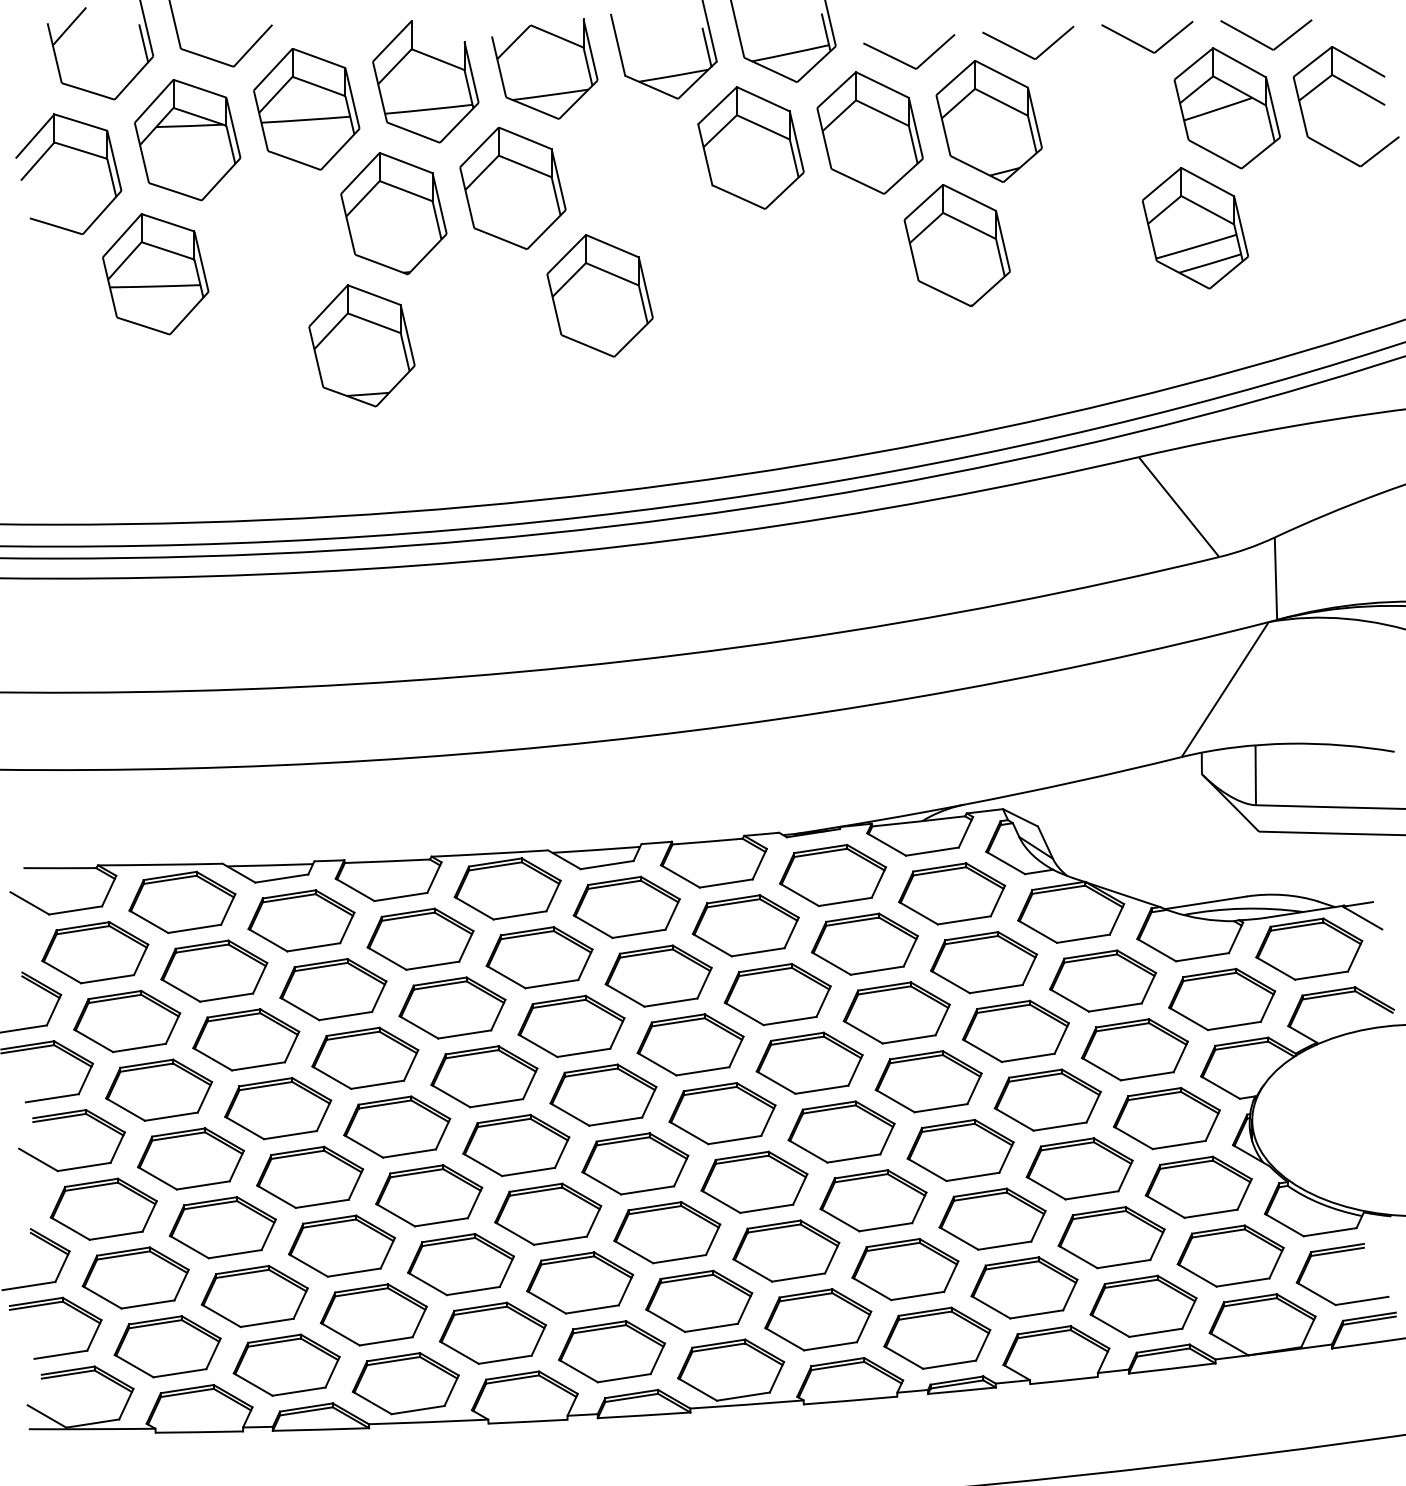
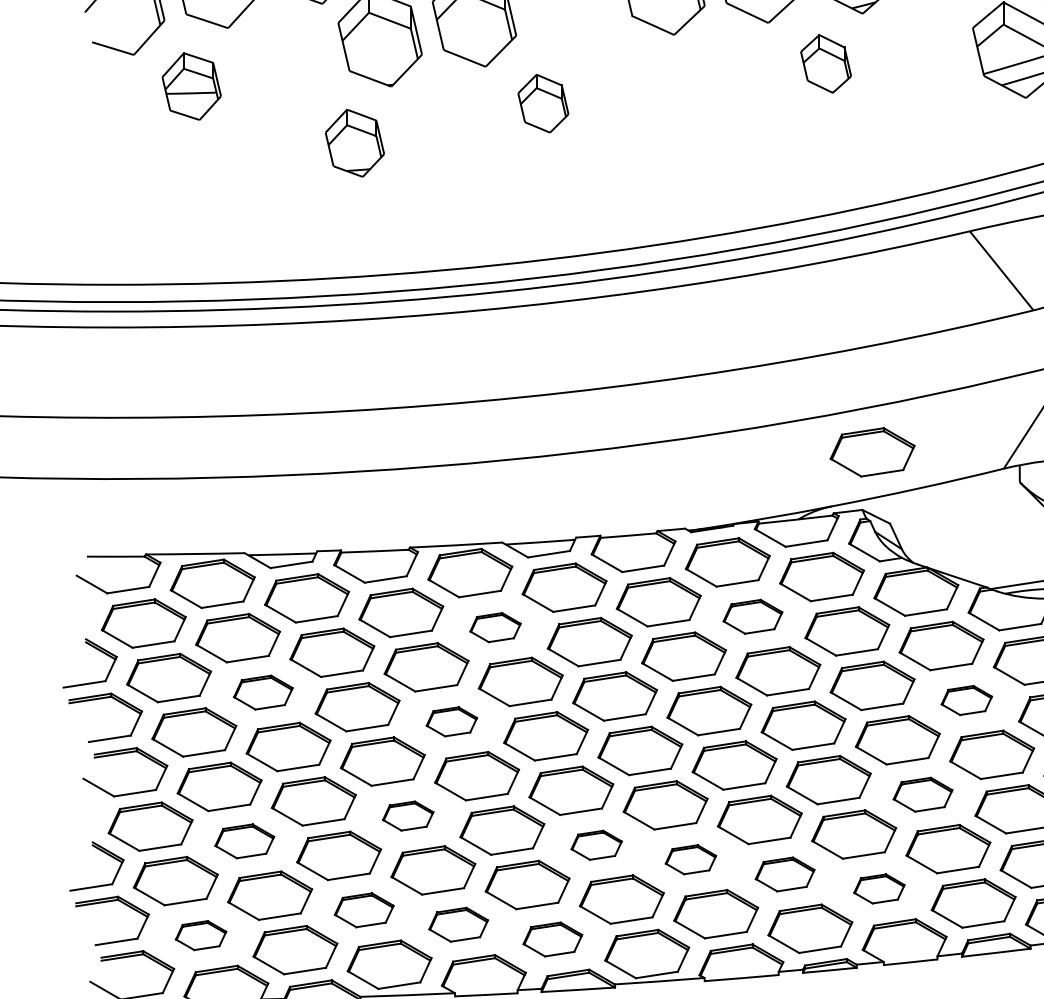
part: (956, 245) -> (825, 63), size x0.6
part: (155, 274) -> (191, 86), size x0.7
part: (599, 295) -> (542, 103), size x0.6
part: (361, 345) -> (354, 142), size x0.7
part: (1015, 735) -> (872, 451), added
part: (864, 943) -> (752, 616), size x0.7
part: (539, 957) -> (495, 627), size x0.6
part: (246, 1039) -> (263, 692), size x0.7
part: (1134, 1049) -> (966, 700), size x0.6
part: (484, 1076) -> (451, 721), size x0.6
part: (1079, 1168) -> (922, 794), size x0.7
part: (429, 1195) -> (408, 815), size x0.6
part: (222, 1227) -> (244, 841), size x0.7
part: (667, 1232) -> (596, 845), size x0.6
part: (786, 1250) -> (690, 859), size x0.6
part: (905, 1269) -> (785, 874), size x0.7
part: (1024, 1287) -> (879, 888), size x0.6
part: (373, 1314) -> (364, 909), size x0.7
part: (492, 1332) -> (458, 924), size x0.7
part: (167, 1346) -> (200, 935), size x0.6
part: (611, 1351) -> (552, 939), size x0.7

